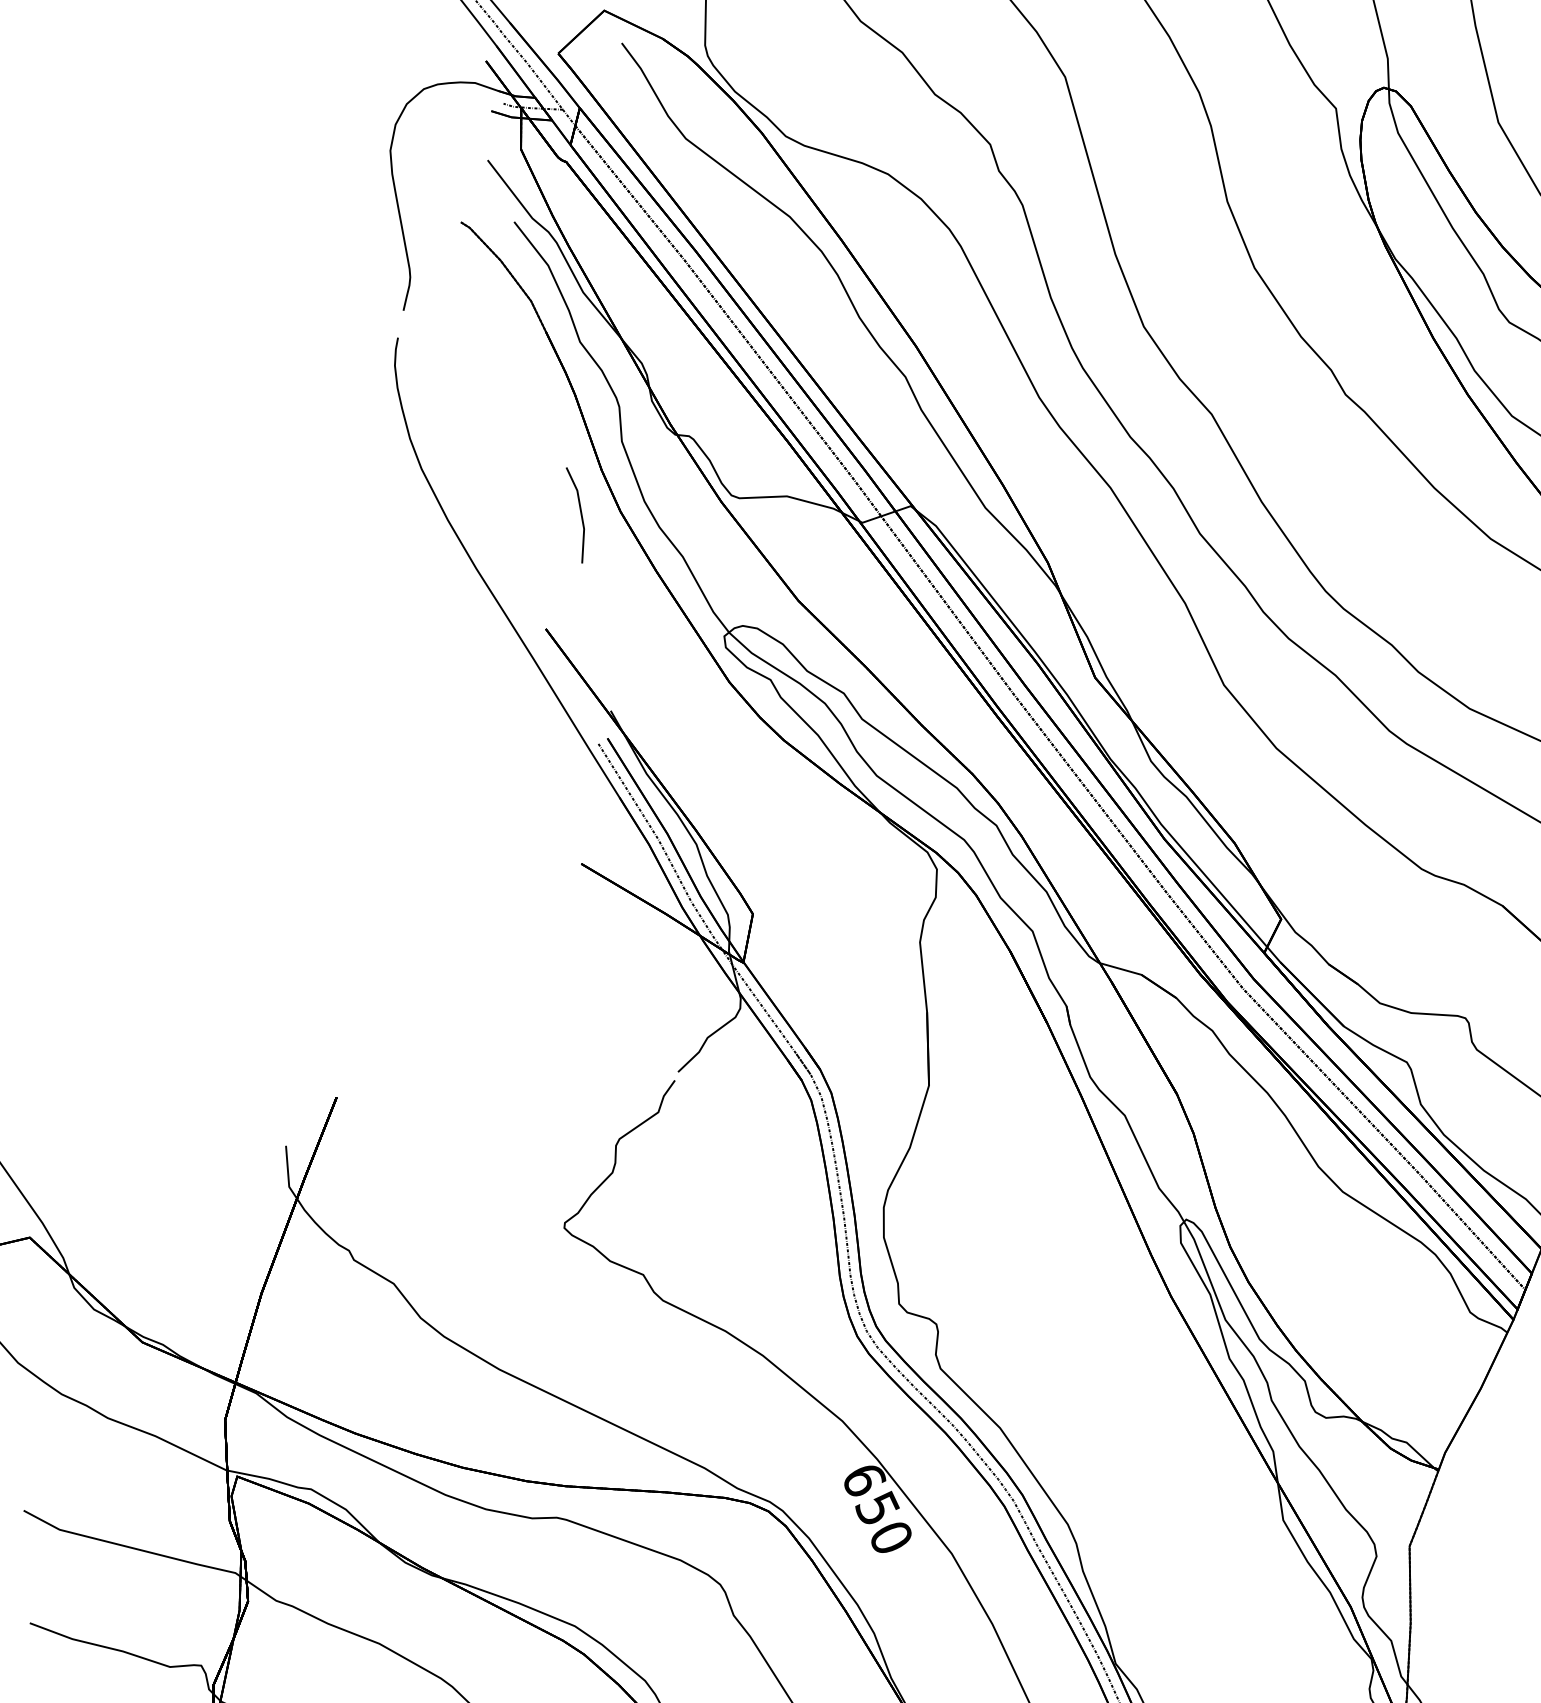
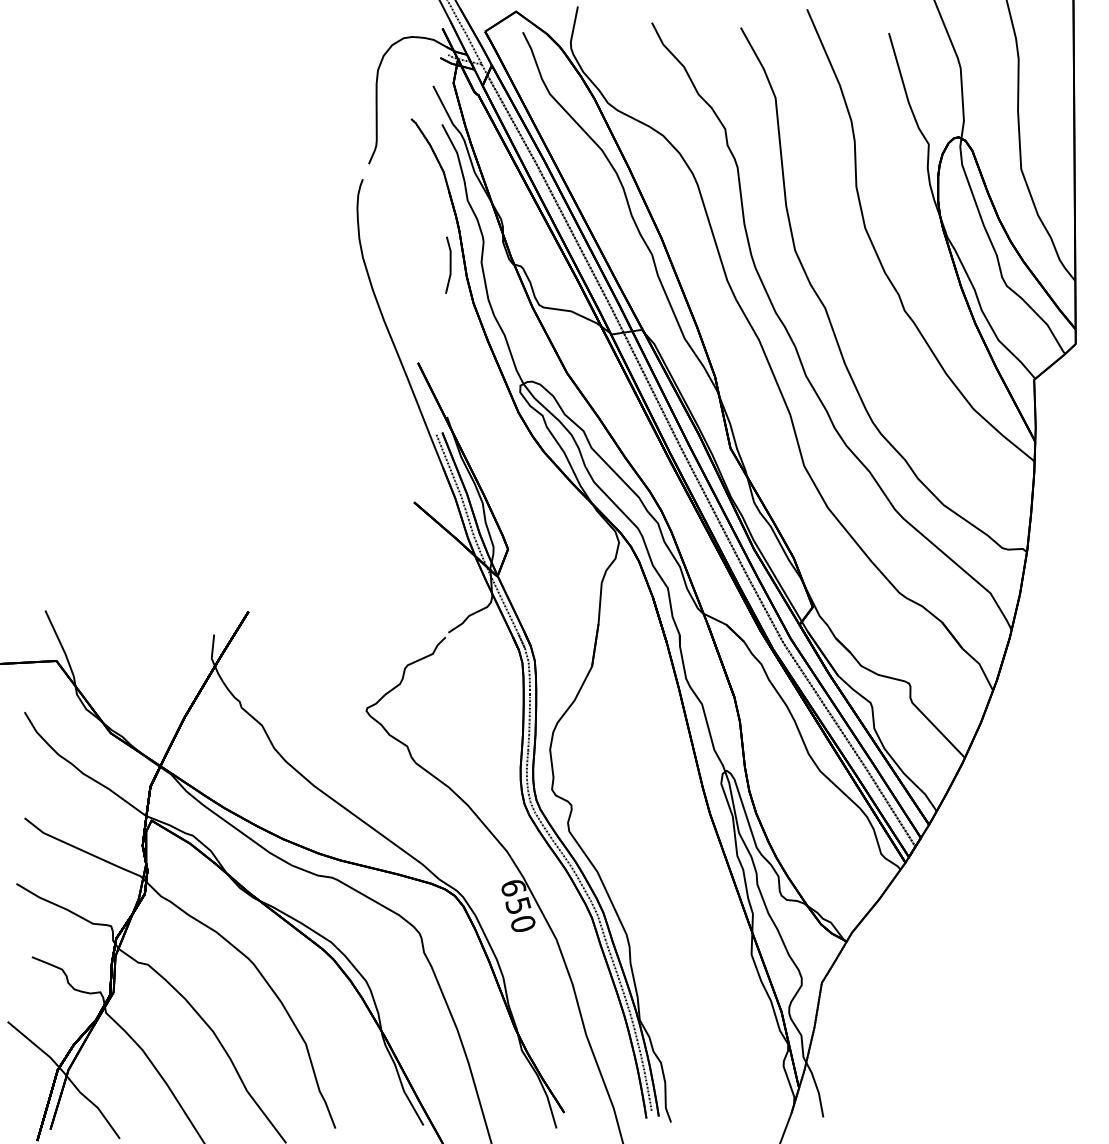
line: (579, 513) -> (449, 264), moved

